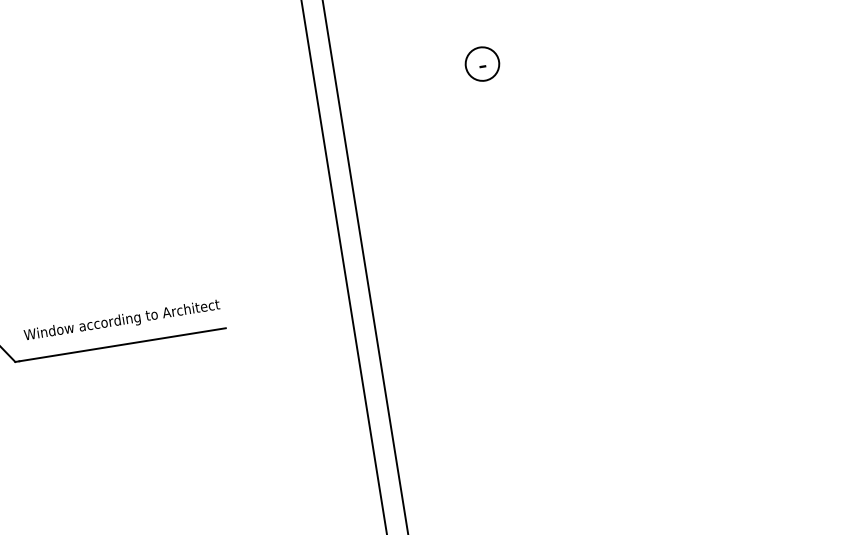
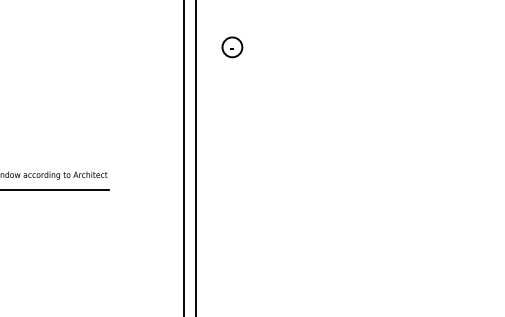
part: (482, 64) -> (232, 47), moved

